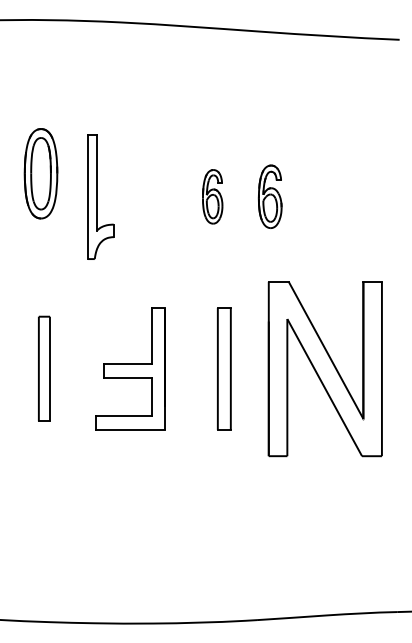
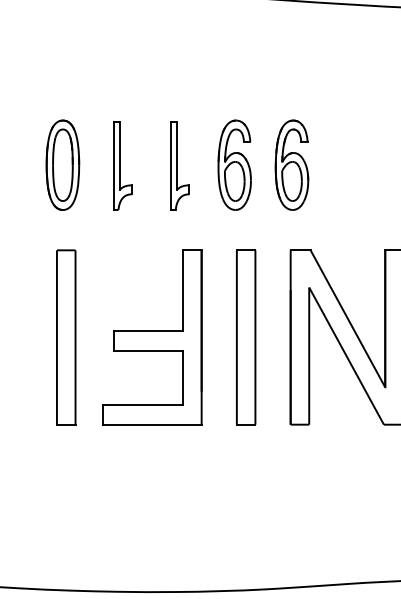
part: (40, 173) -> (62, 164), moved
part: (157, 196) -> (179, 164), added
part: (212, 196) -> (234, 164), size x1.67
part: (270, 196) -> (292, 164), size x1.43
part: (100, 197) -> (122, 165), size x0.71
part: (44, 368) -> (66, 336), size x1.67
part: (130, 368) -> (152, 336), size x1.43
part: (224, 368) -> (246, 336), size x1.43

